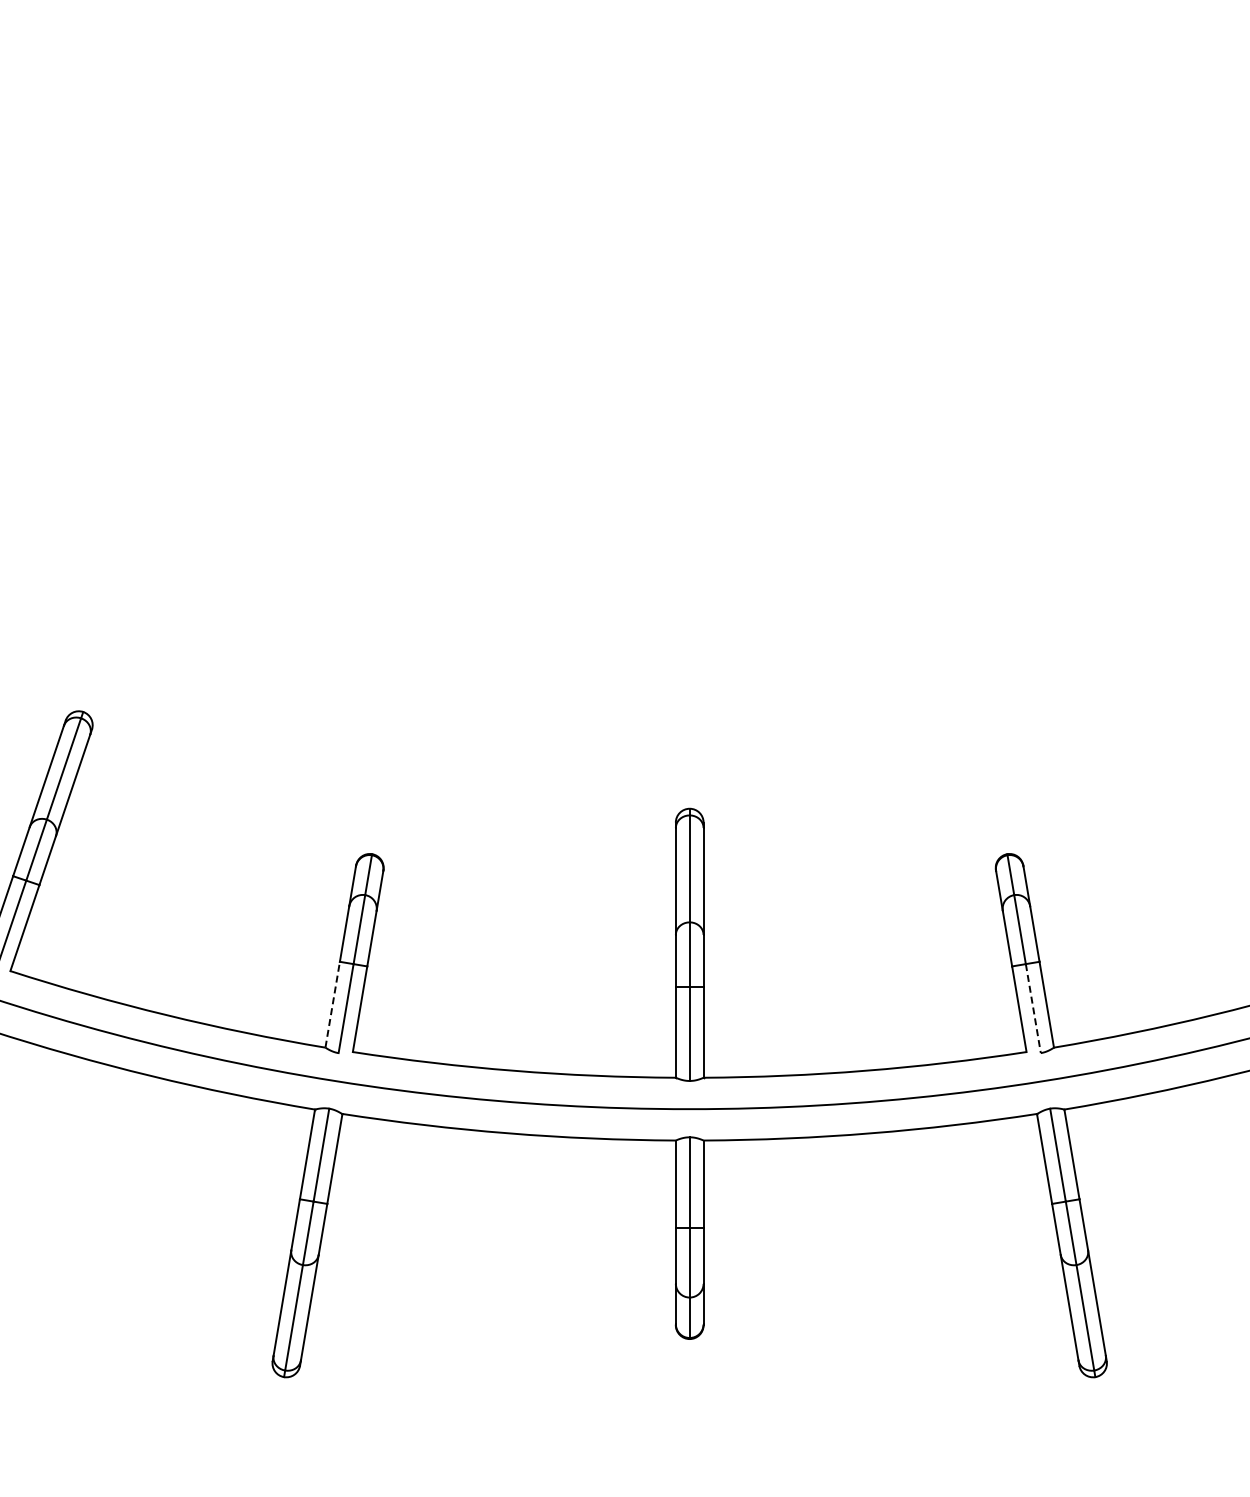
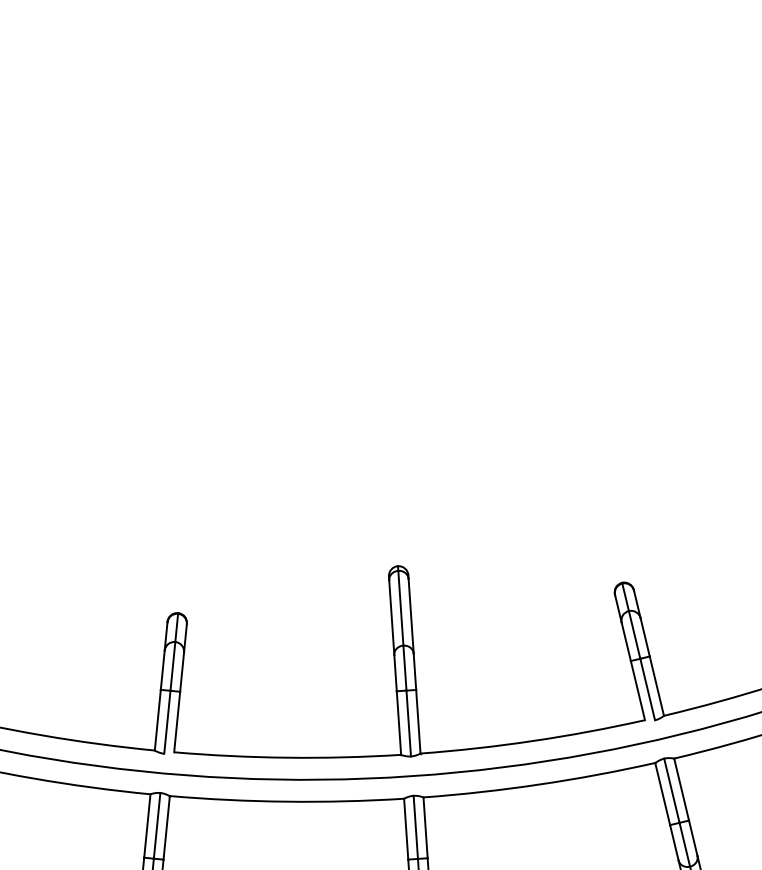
line: (332, 1004) -> (157, 720), dashed -> solid
line: (1033, 1009) -> (647, 690), dashed -> solid

